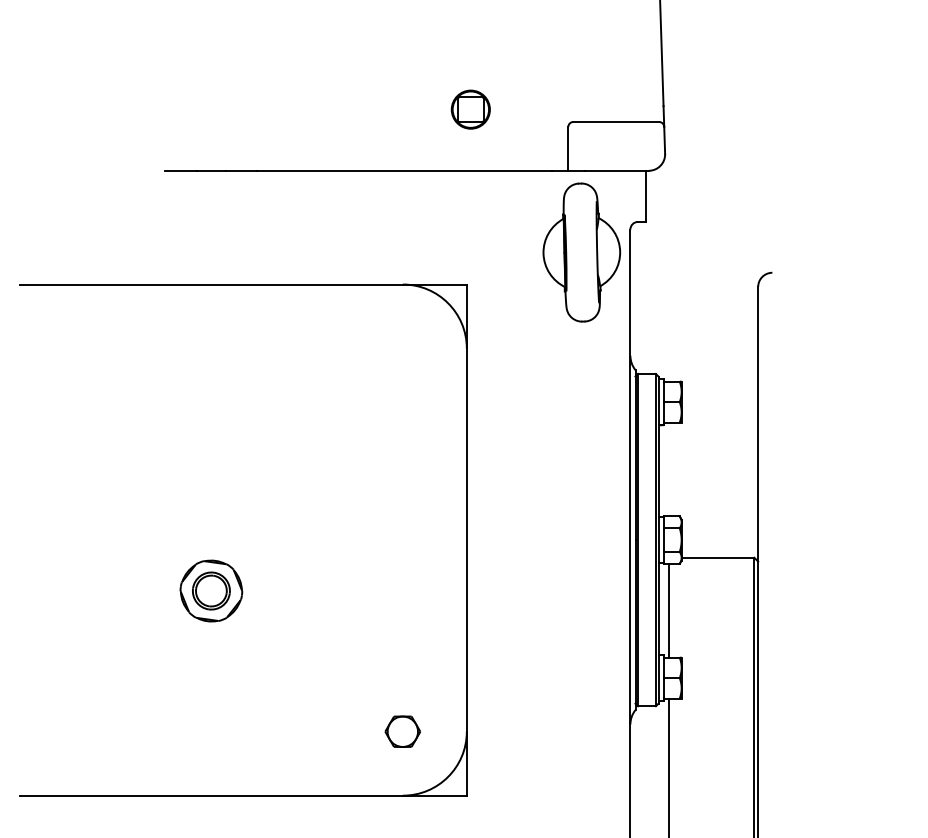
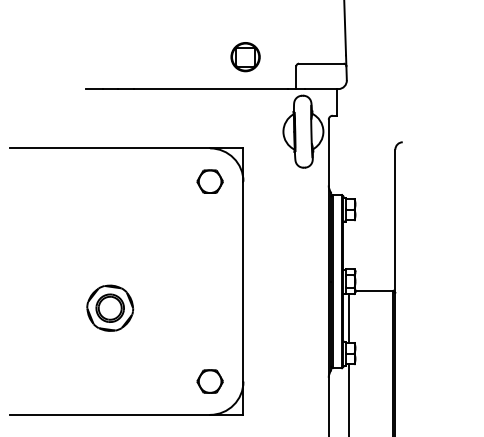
part: (470, 110) -> (245, 57), size x1.43
part: (401, 348) -> (209, 181), added
part: (211, 589) -> (110, 307), size x1.43
part: (401, 731) -> (209, 381), size x1.43

